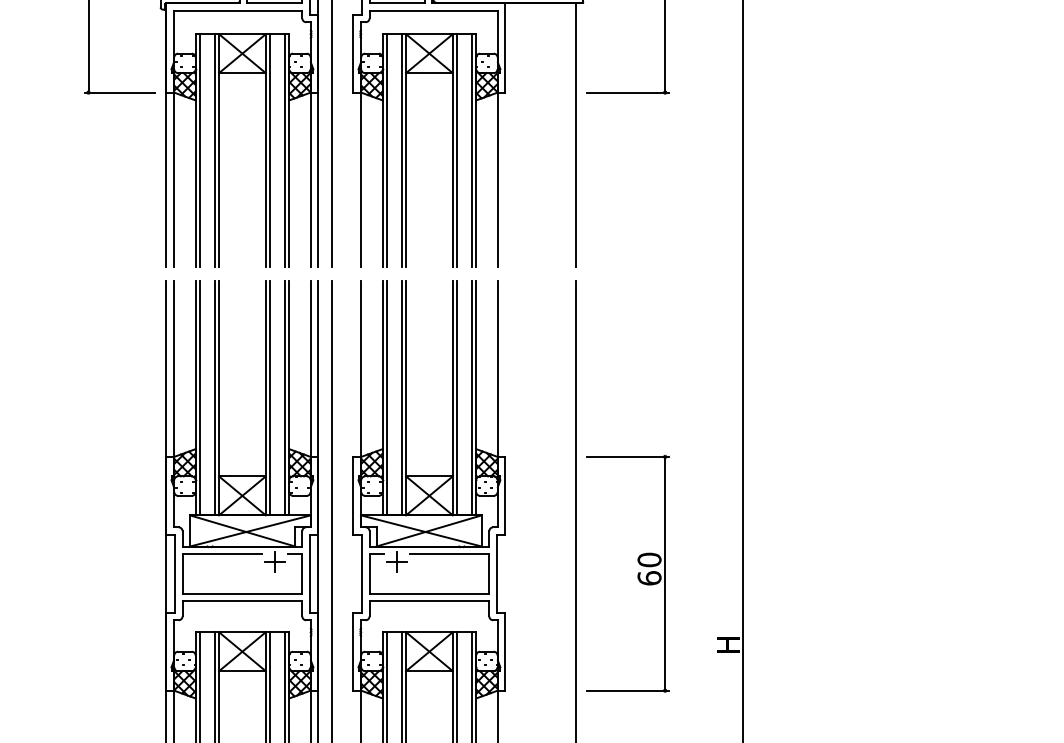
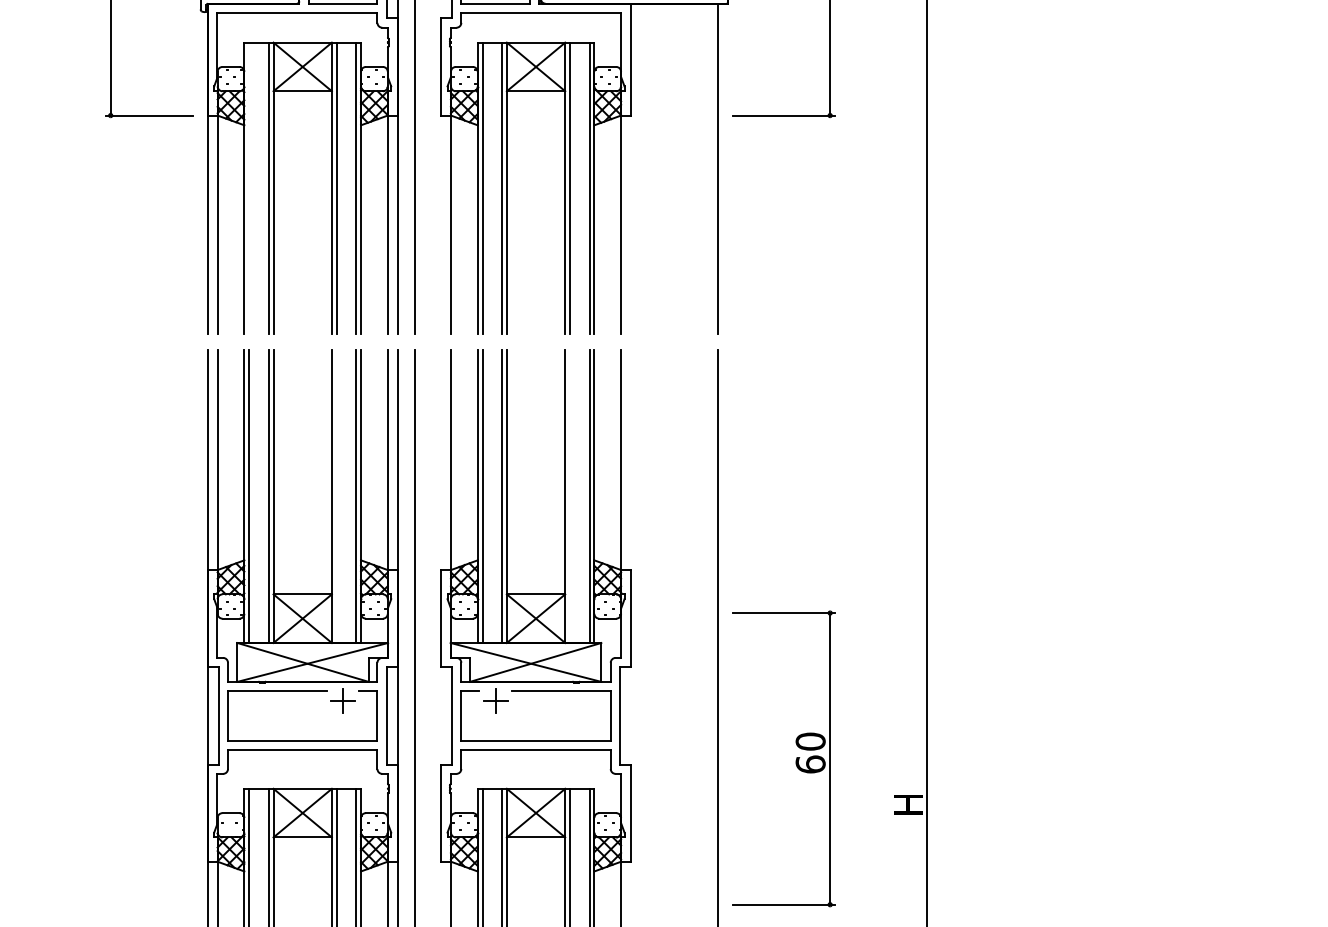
line: (199, 150) -> (249, 187), removed
line: (269, 397) -> (336, 496), removed
line: (457, 397) -> (570, 496), removed
part: (637, 575) -> (795, 760), moved

